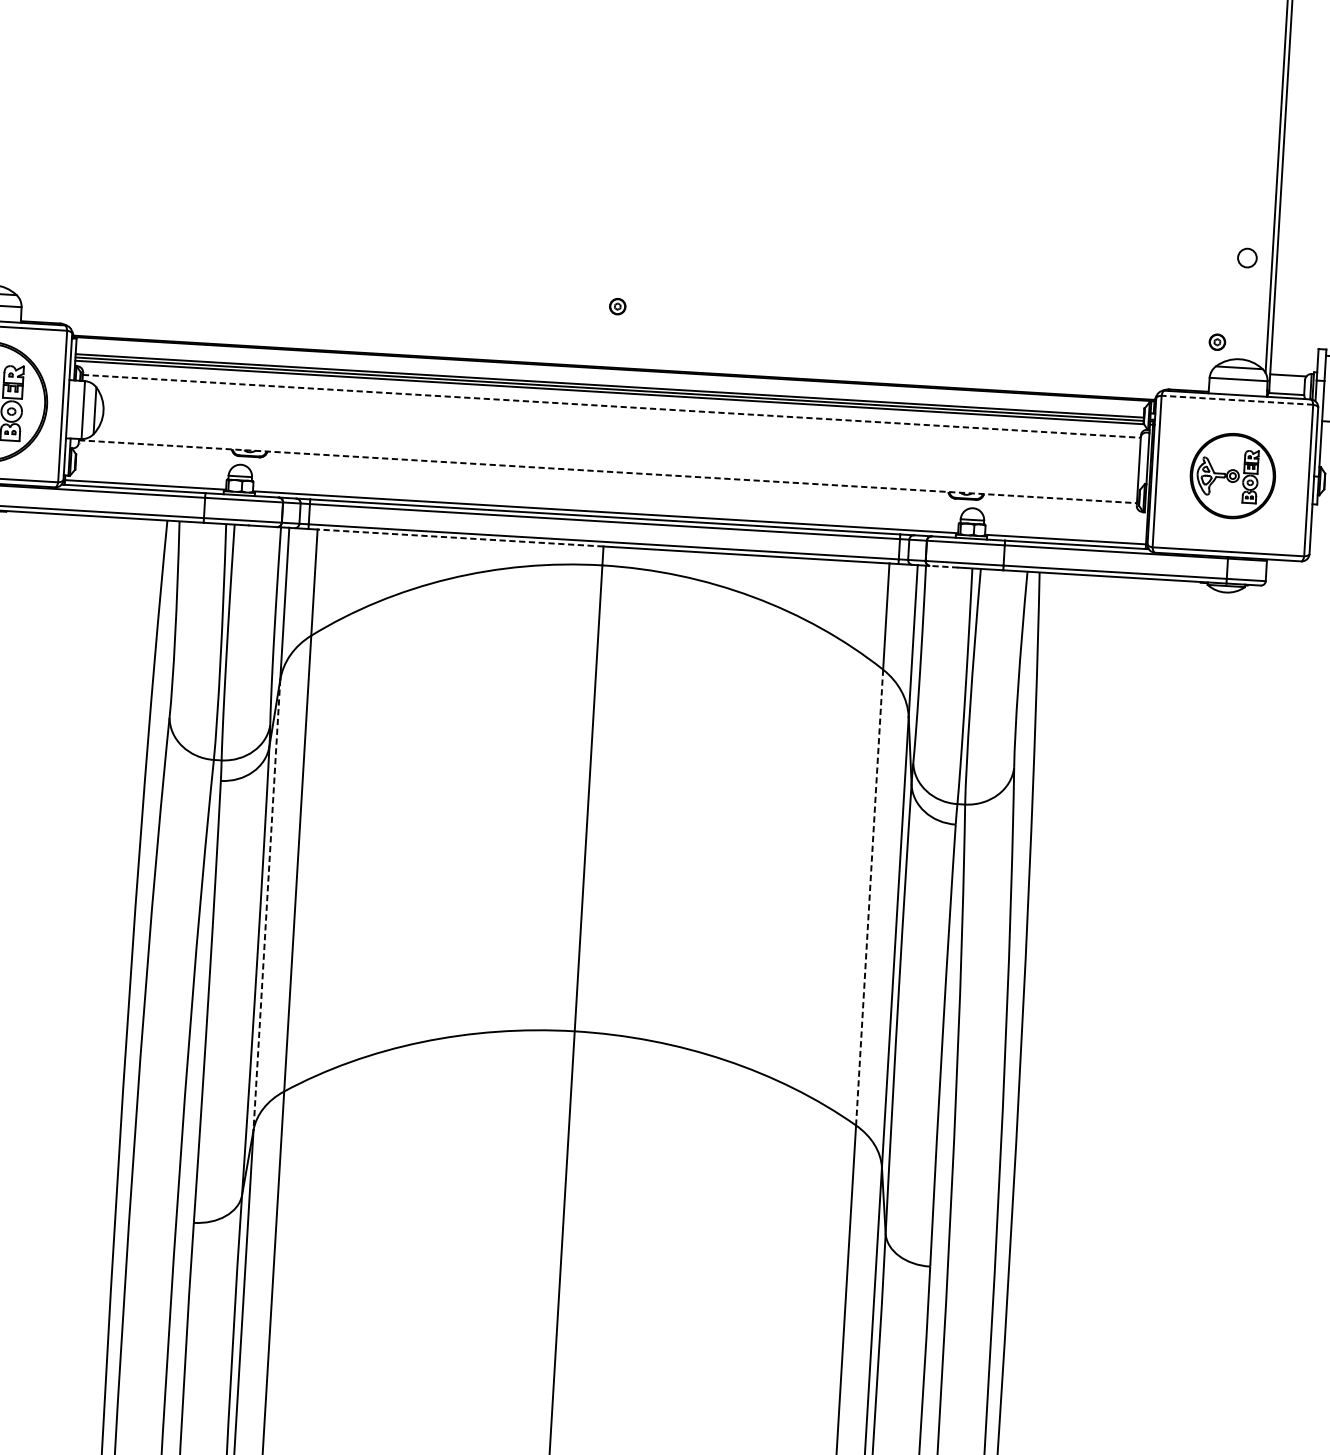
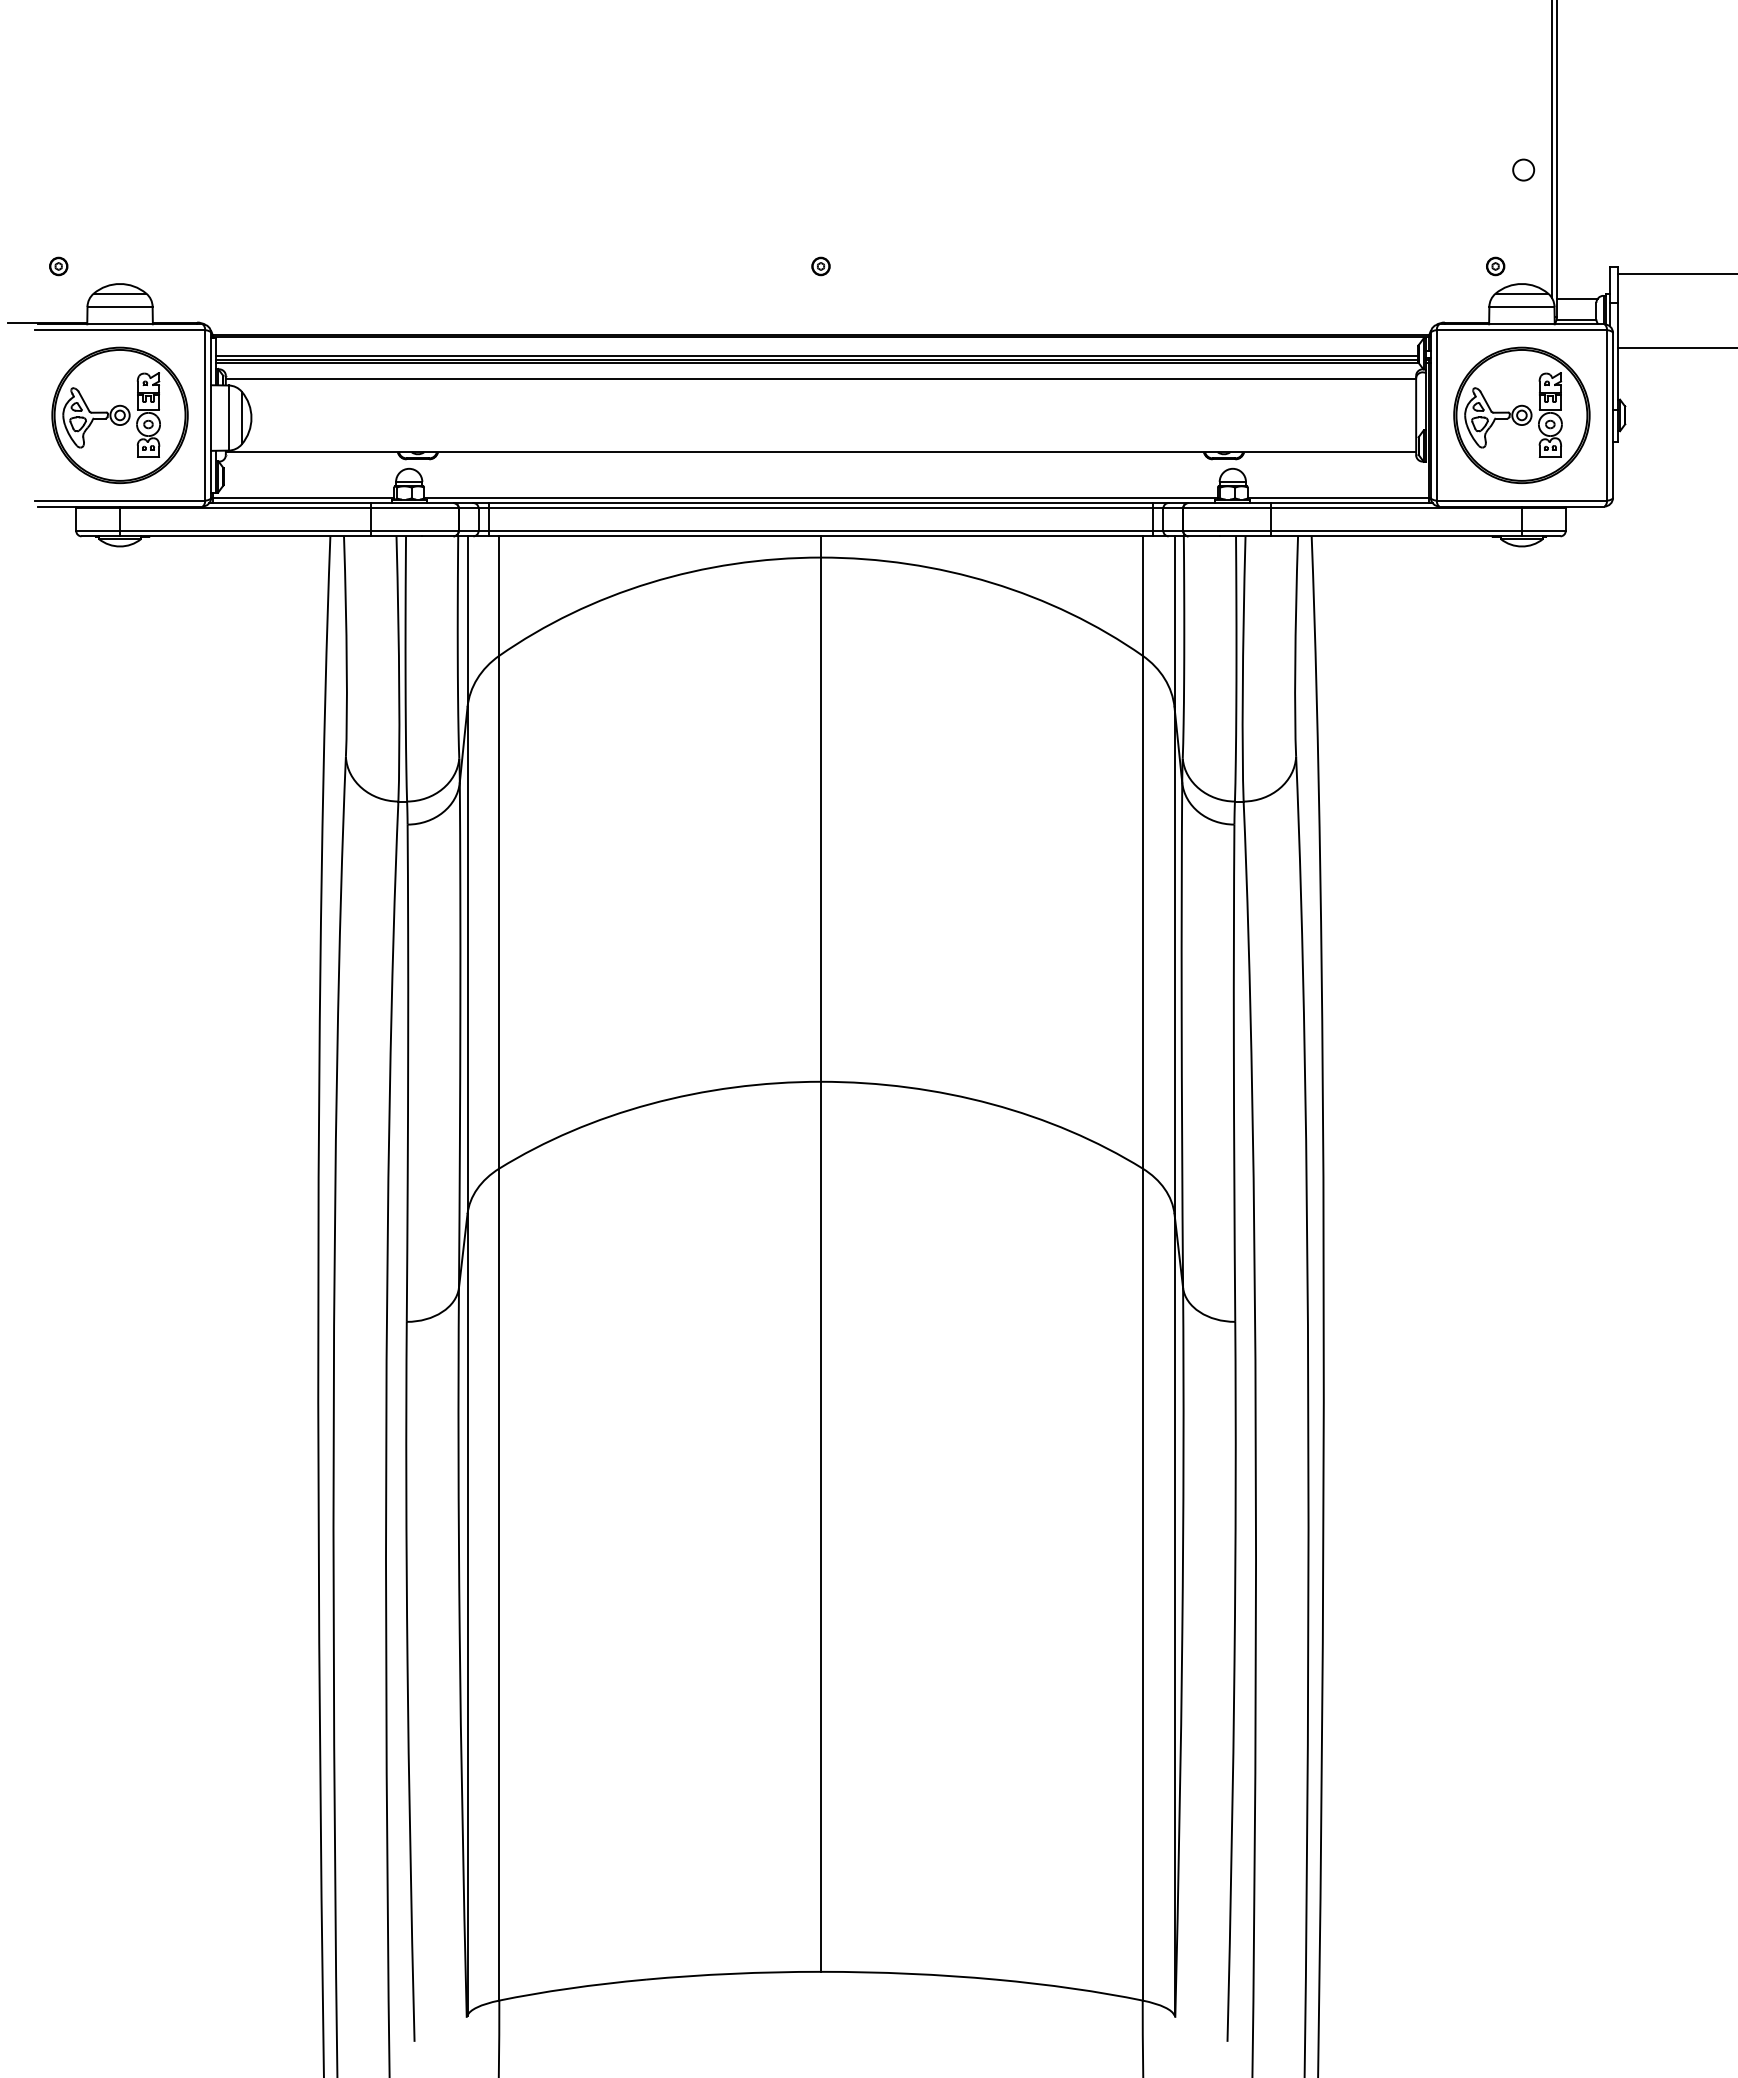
line: (1237, 400) -> (1521, 330), dashed -> solid
line: (612, 406) -> (821, 378), dashed -> solid
line: (608, 472) -> (821, 452), dashed -> solid
part: (1232, 476) -> (1521, 415), size x1.43
line: (460, 538) -> (660, 536), dashed -> solid
line: (941, 566) -> (1201, 536), dashed -> solid
line: (869, 897) -> (1142, 912), dashed -> solid
line: (266, 905) -> (467, 961), dashed -> solid

